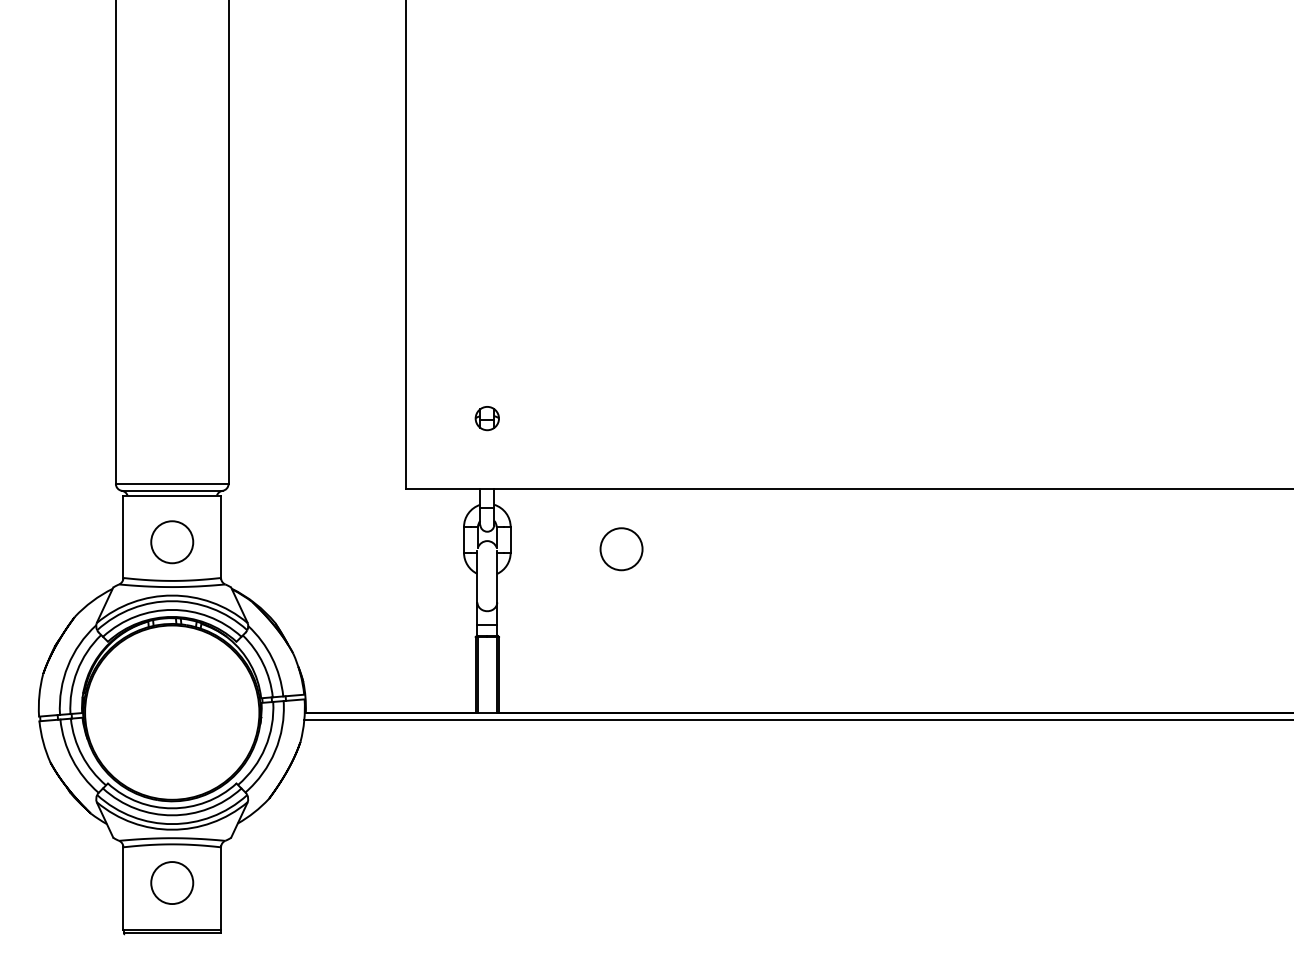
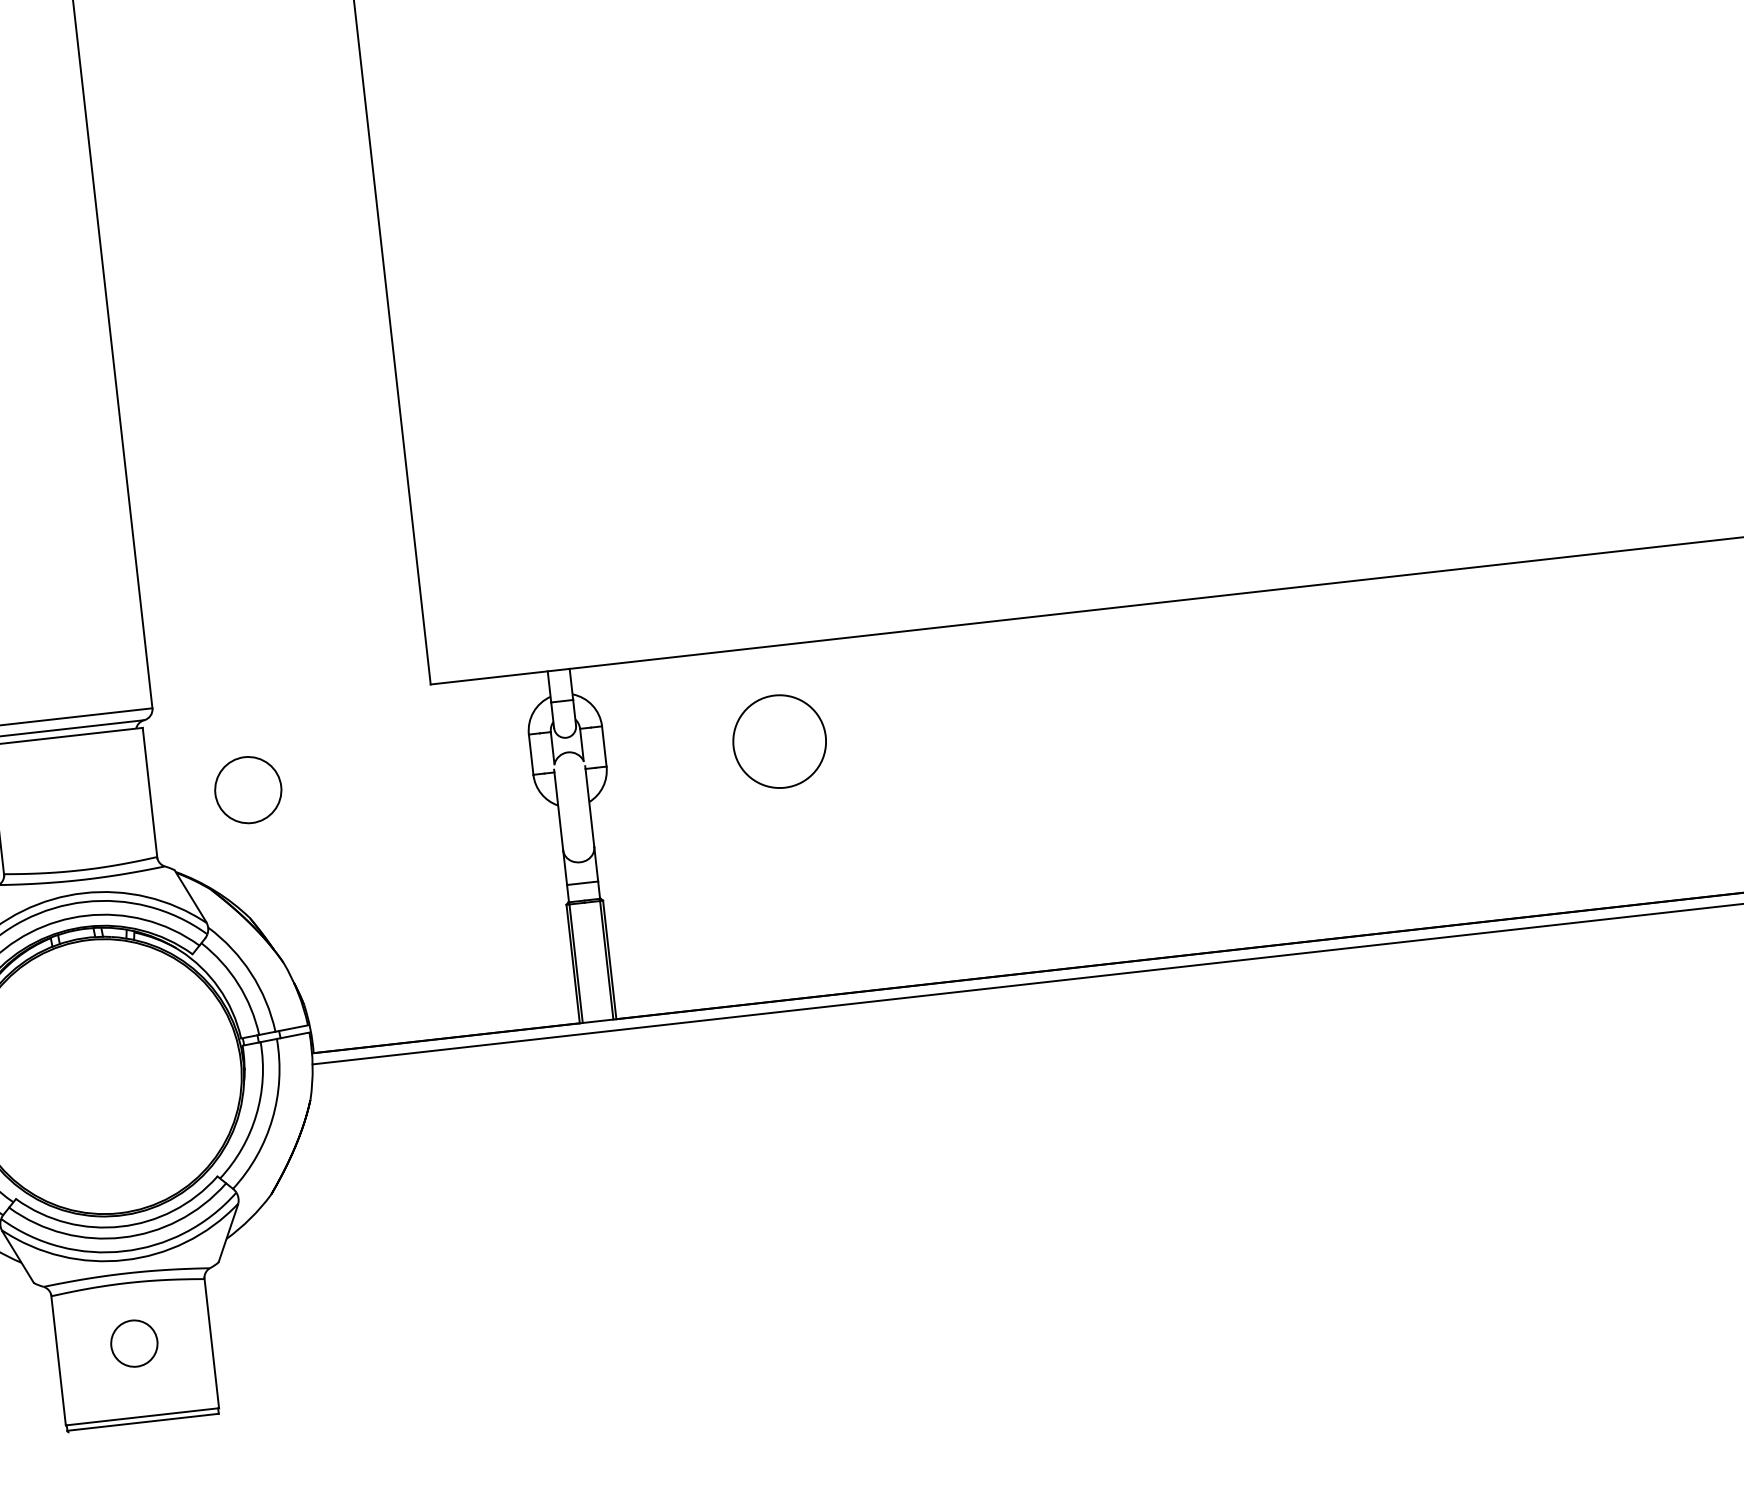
part: (486, 418) -> (545, 560), removed
circle: (172, 542) -> (248, 790), moved
circle: (621, 549) -> (779, 742), size x1.4
circle: (172, 882) -> (134, 1342), size x0.7

